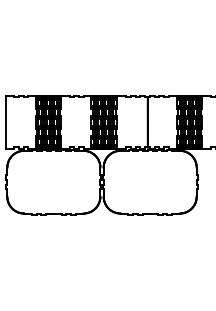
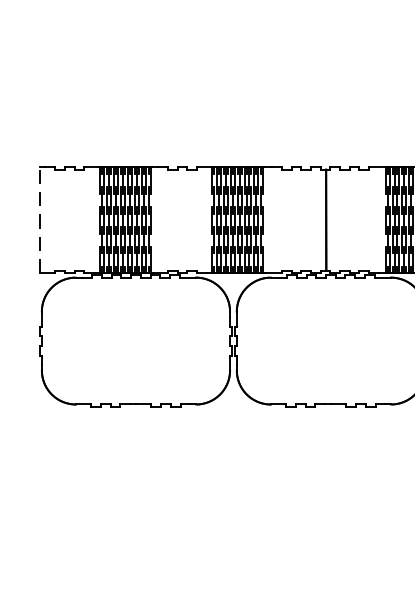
line: (6, 121) -> (40, 218), solid -> dashed

